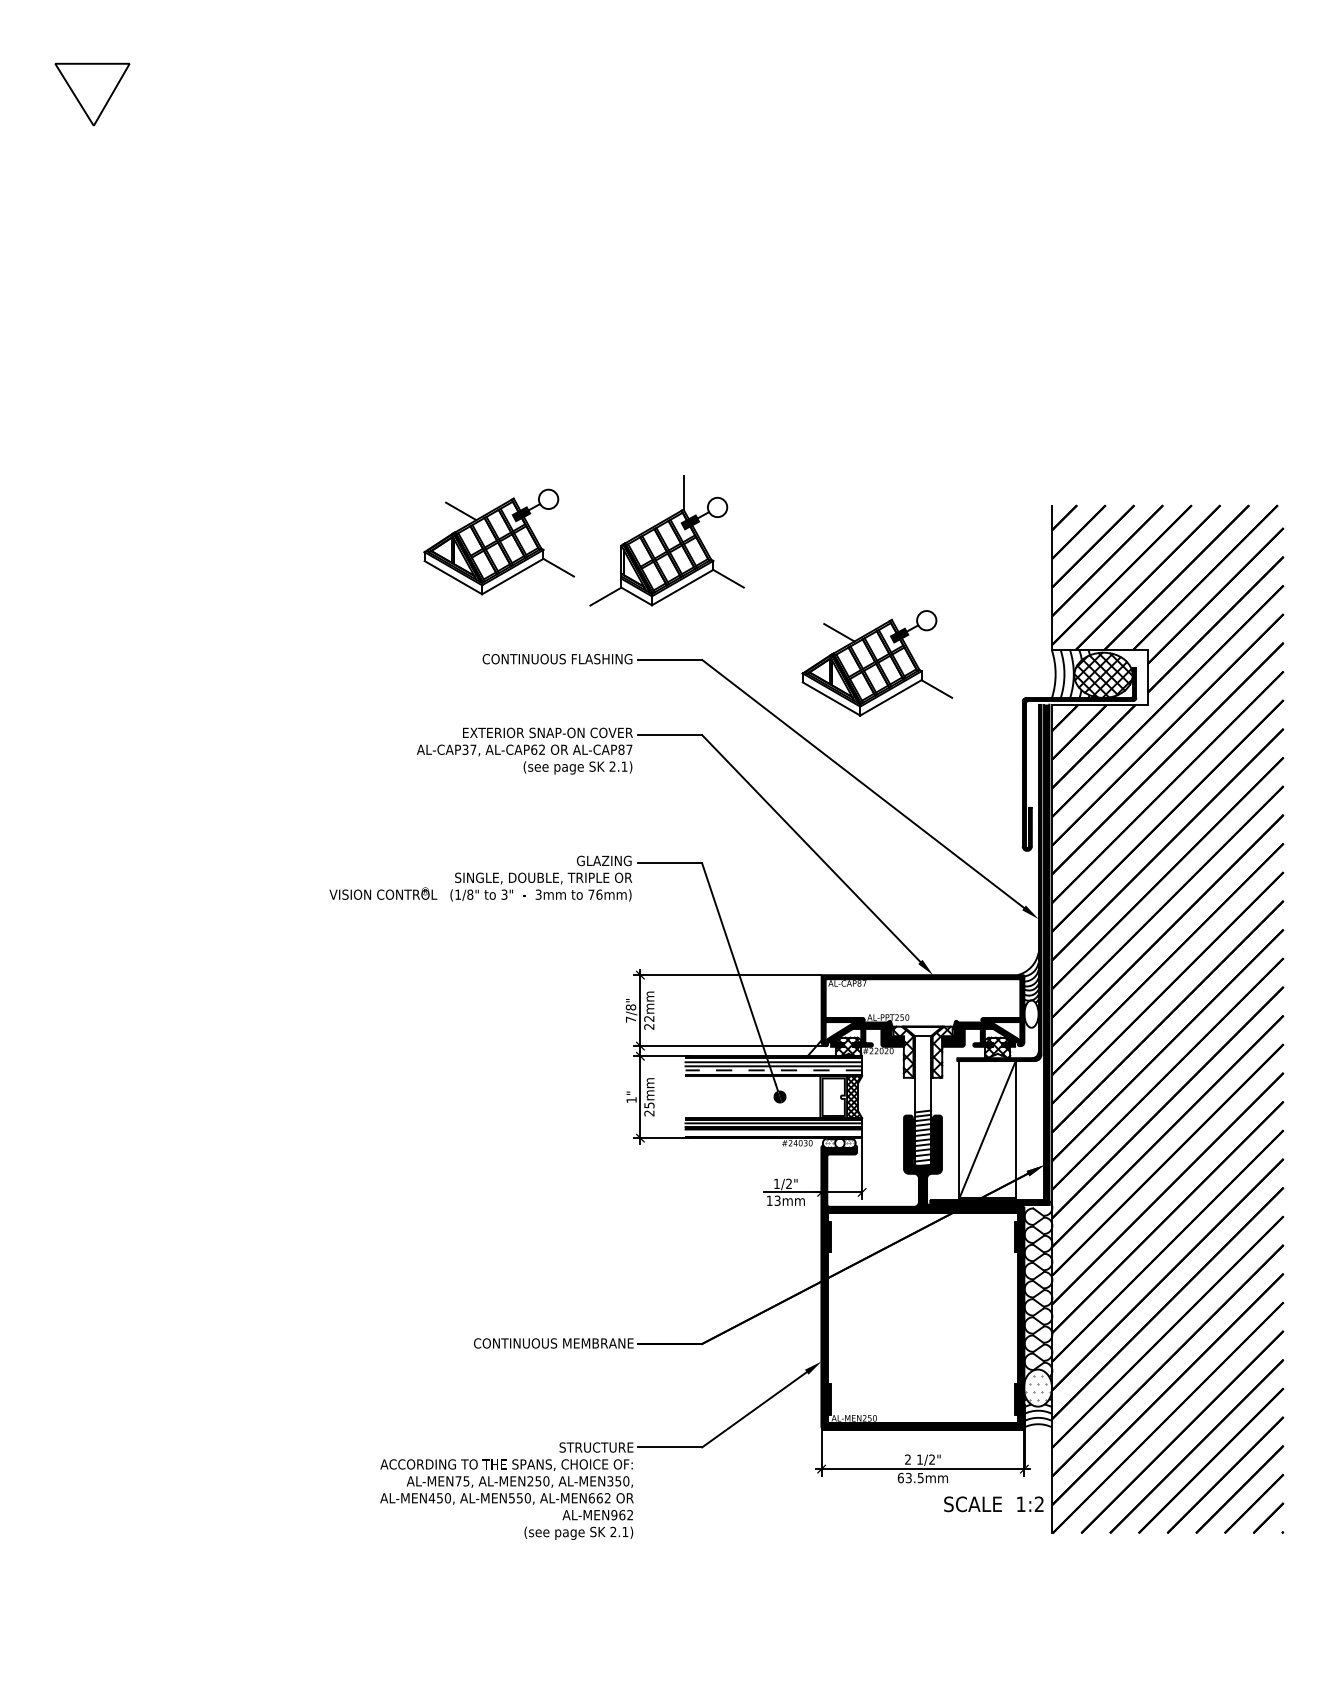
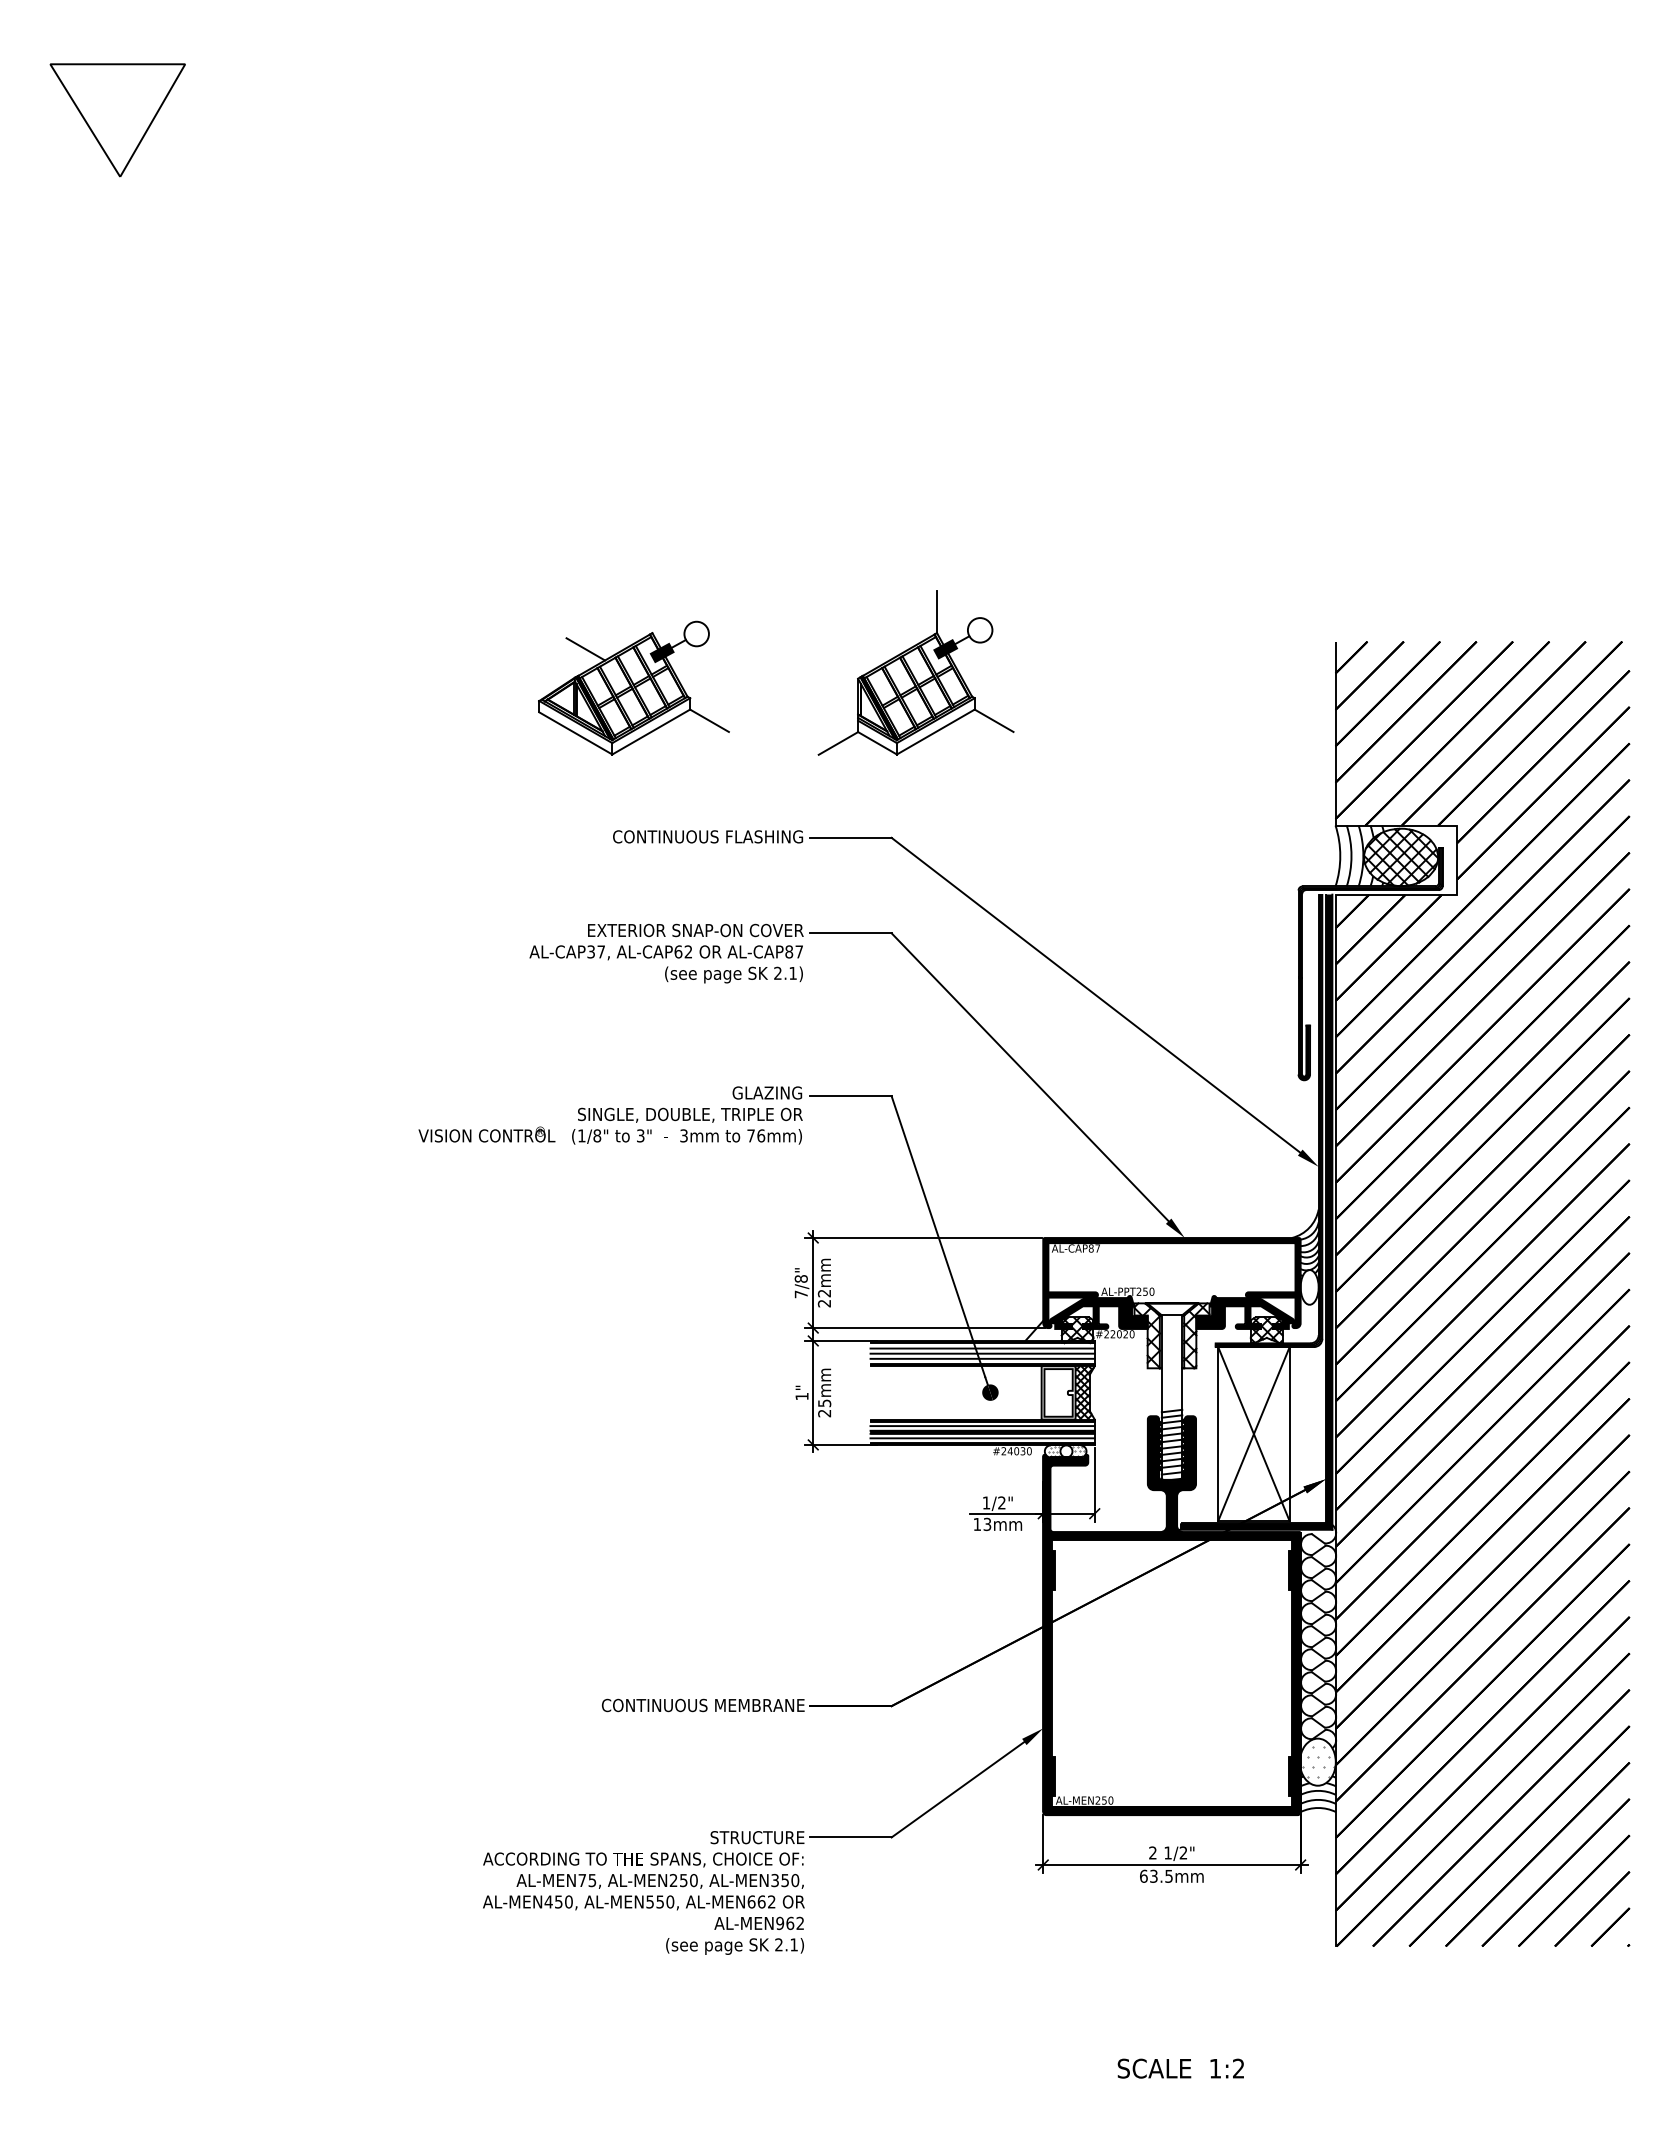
part: (92, 94) -> (117, 120), size x1.43
part: (666, 540) -> (915, 672), moved
part: (876, 662) -> (1113, 841), removed
line: (773, 1070) -> (982, 1358), dashed -> solid
line: (987, 1129) -> (1253, 1434), added
line: (773, 1133) -> (982, 1438), added
text: (993, 1504) -> (1180, 2068), moved

